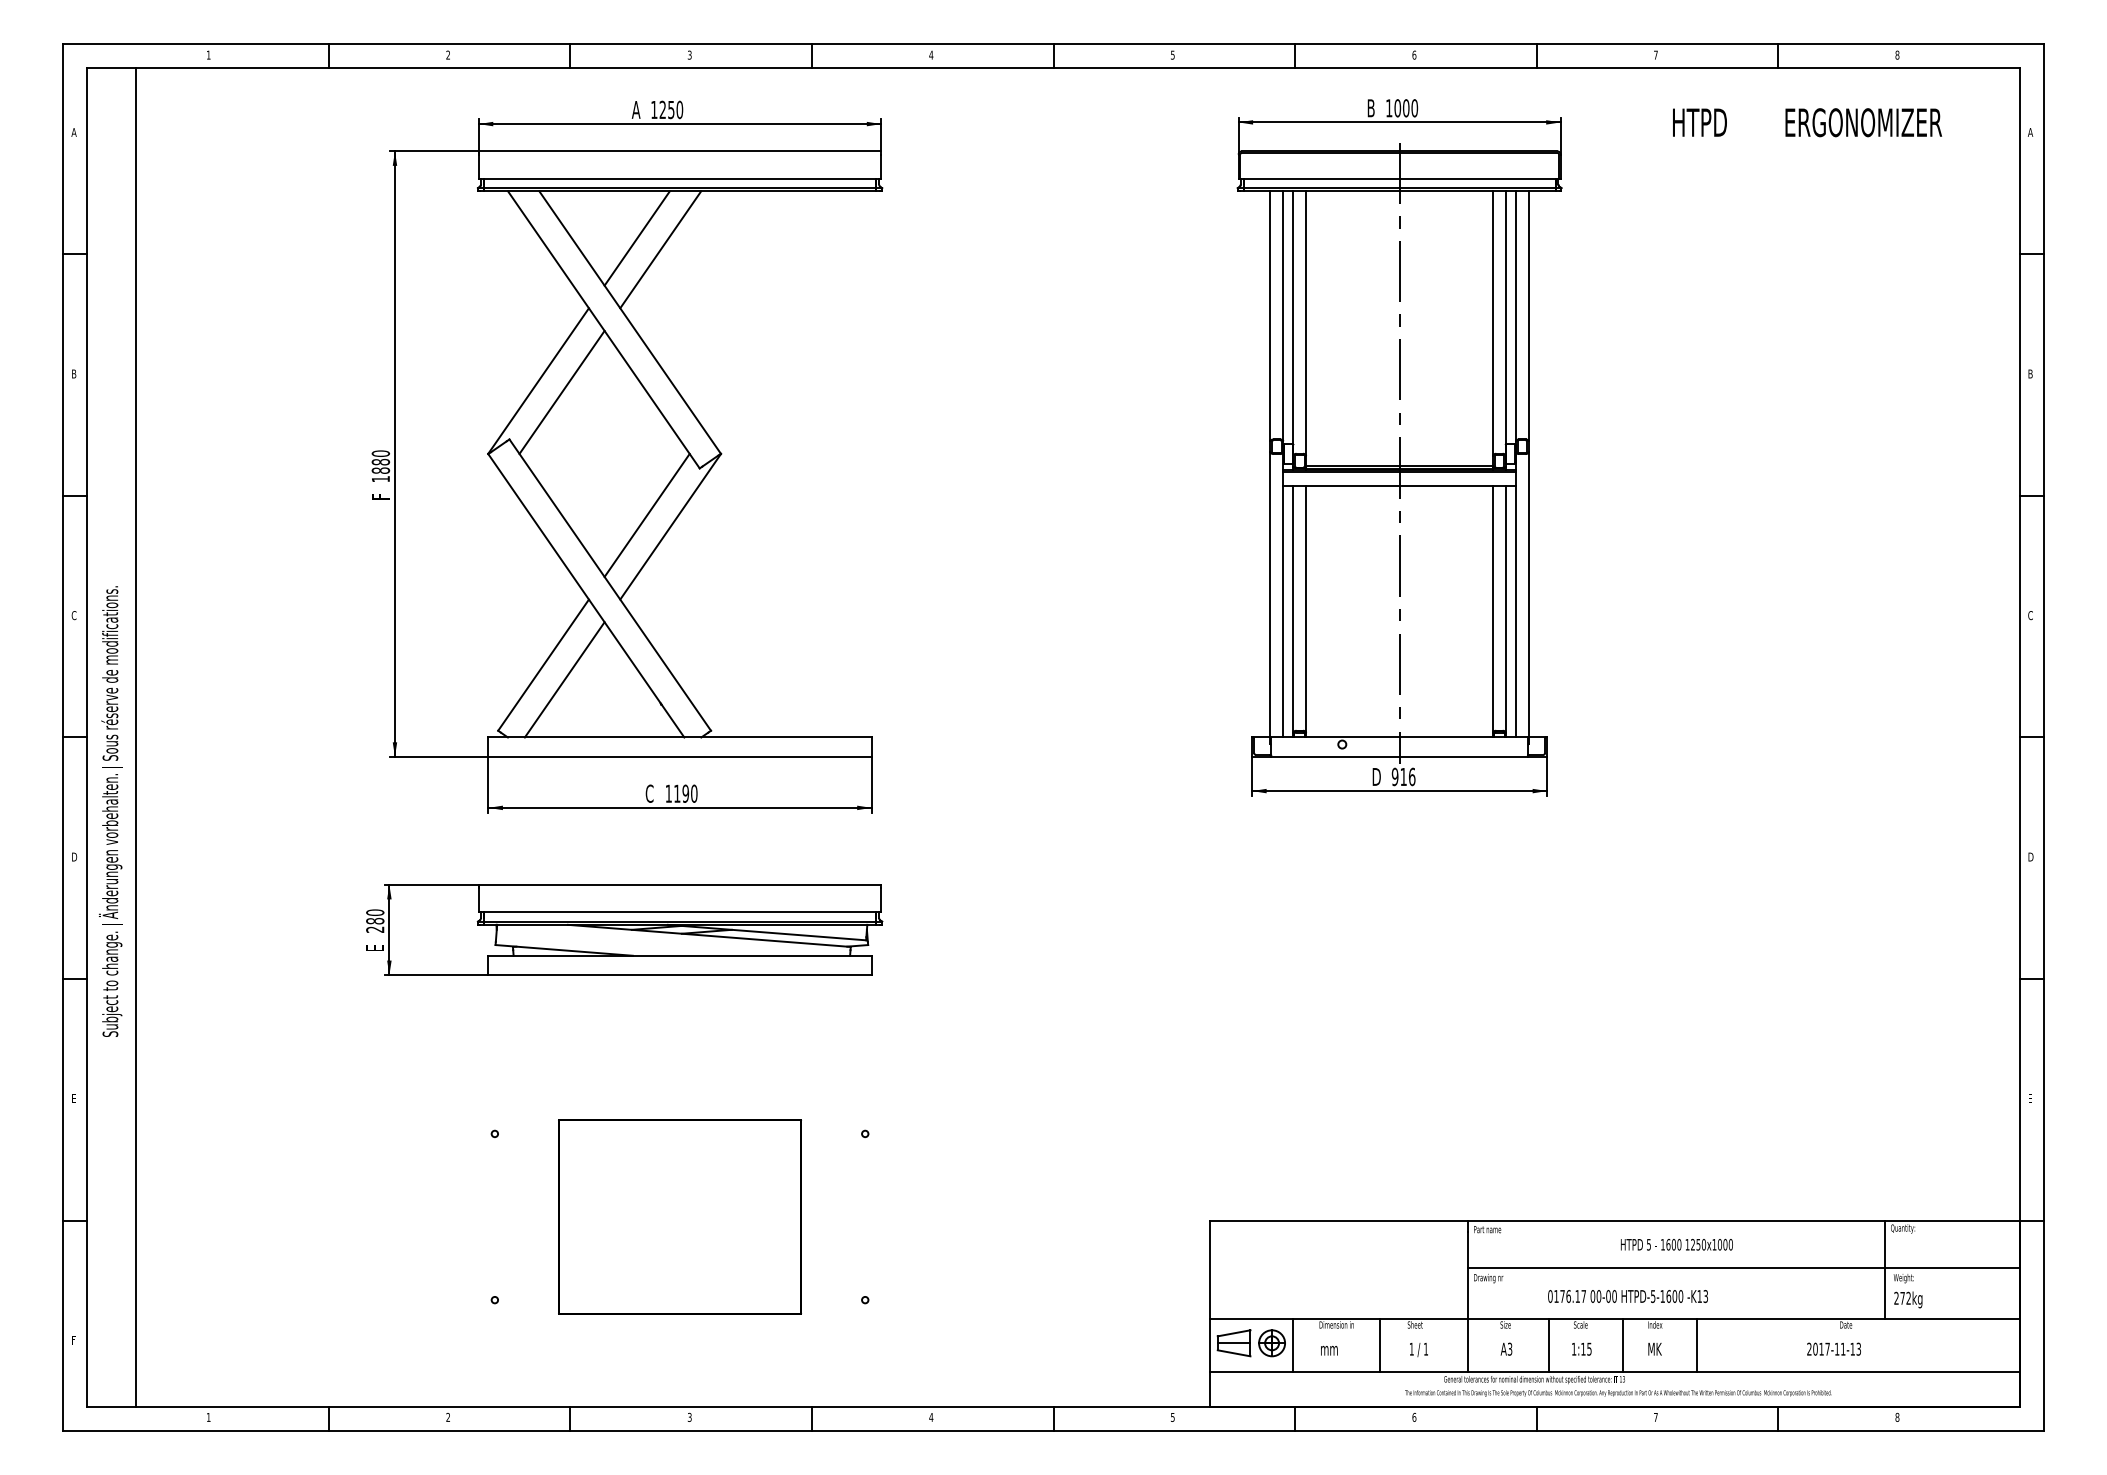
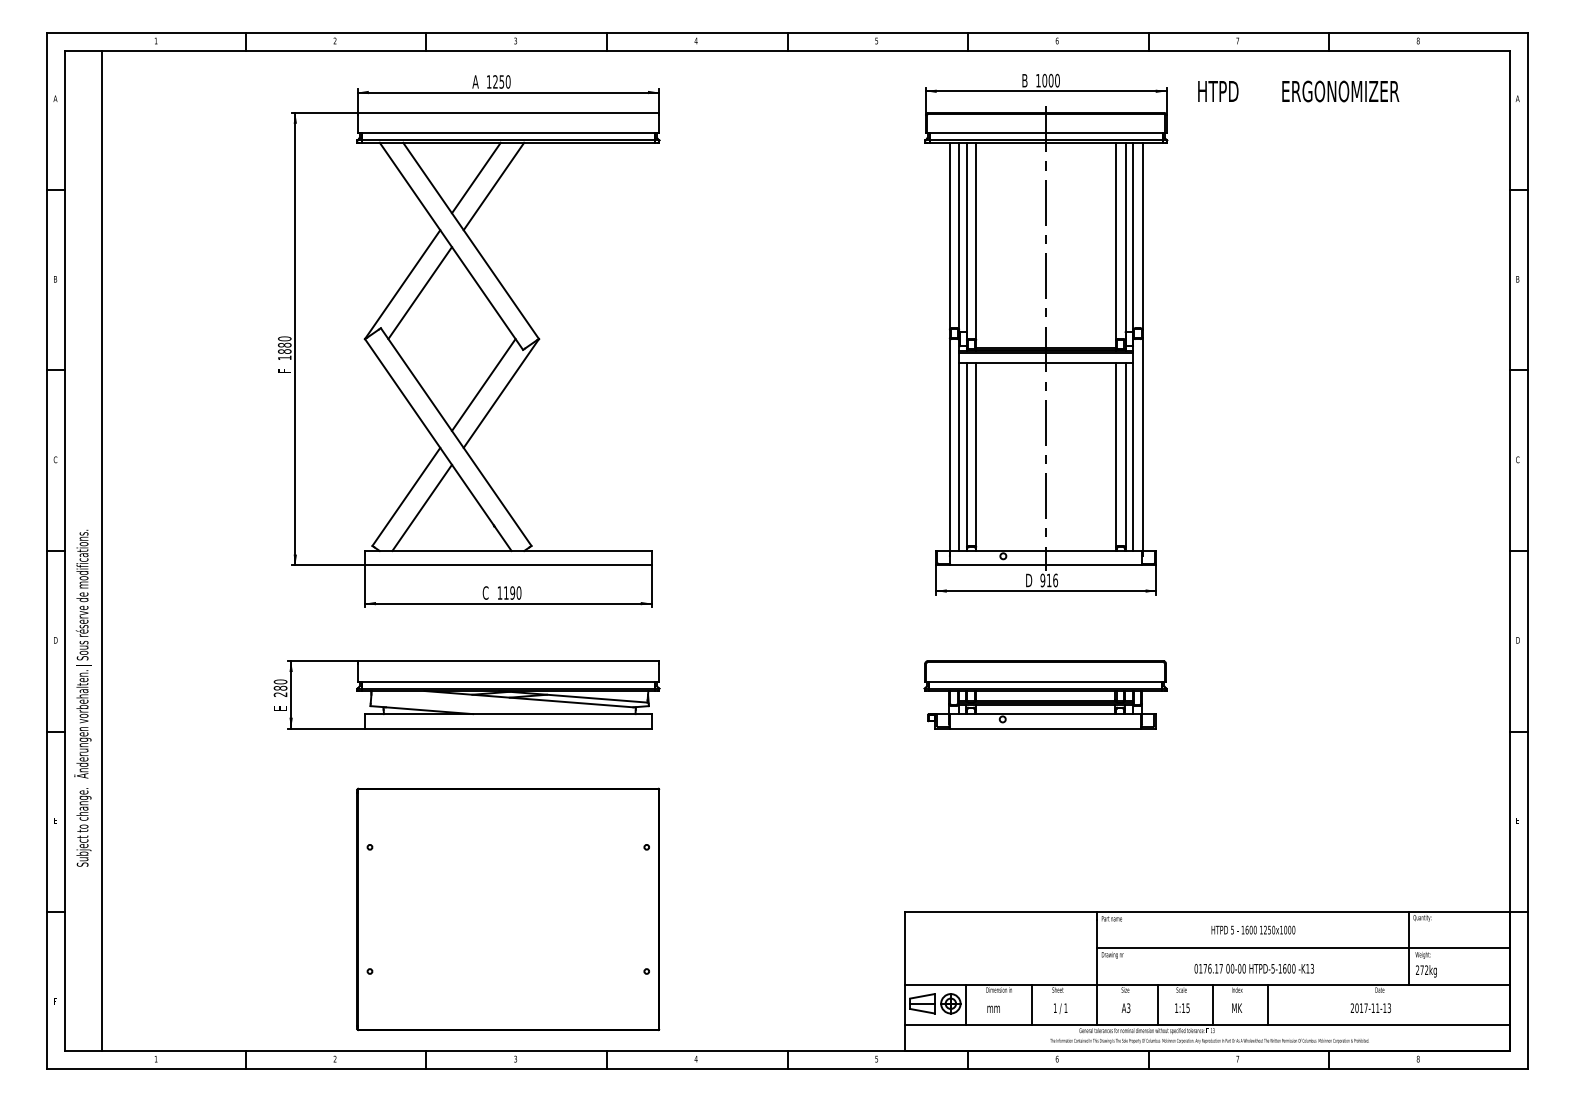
text: (1807, 122) -> (1298, 91), moved
text: (110, 811) -> (82, 698), moved
part: (1398, 929) -> (1045, 694), added
part: (679, 1216) -> (507, 909), size x1.67
text: (1627, 1296) -> (1253, 968), moved

